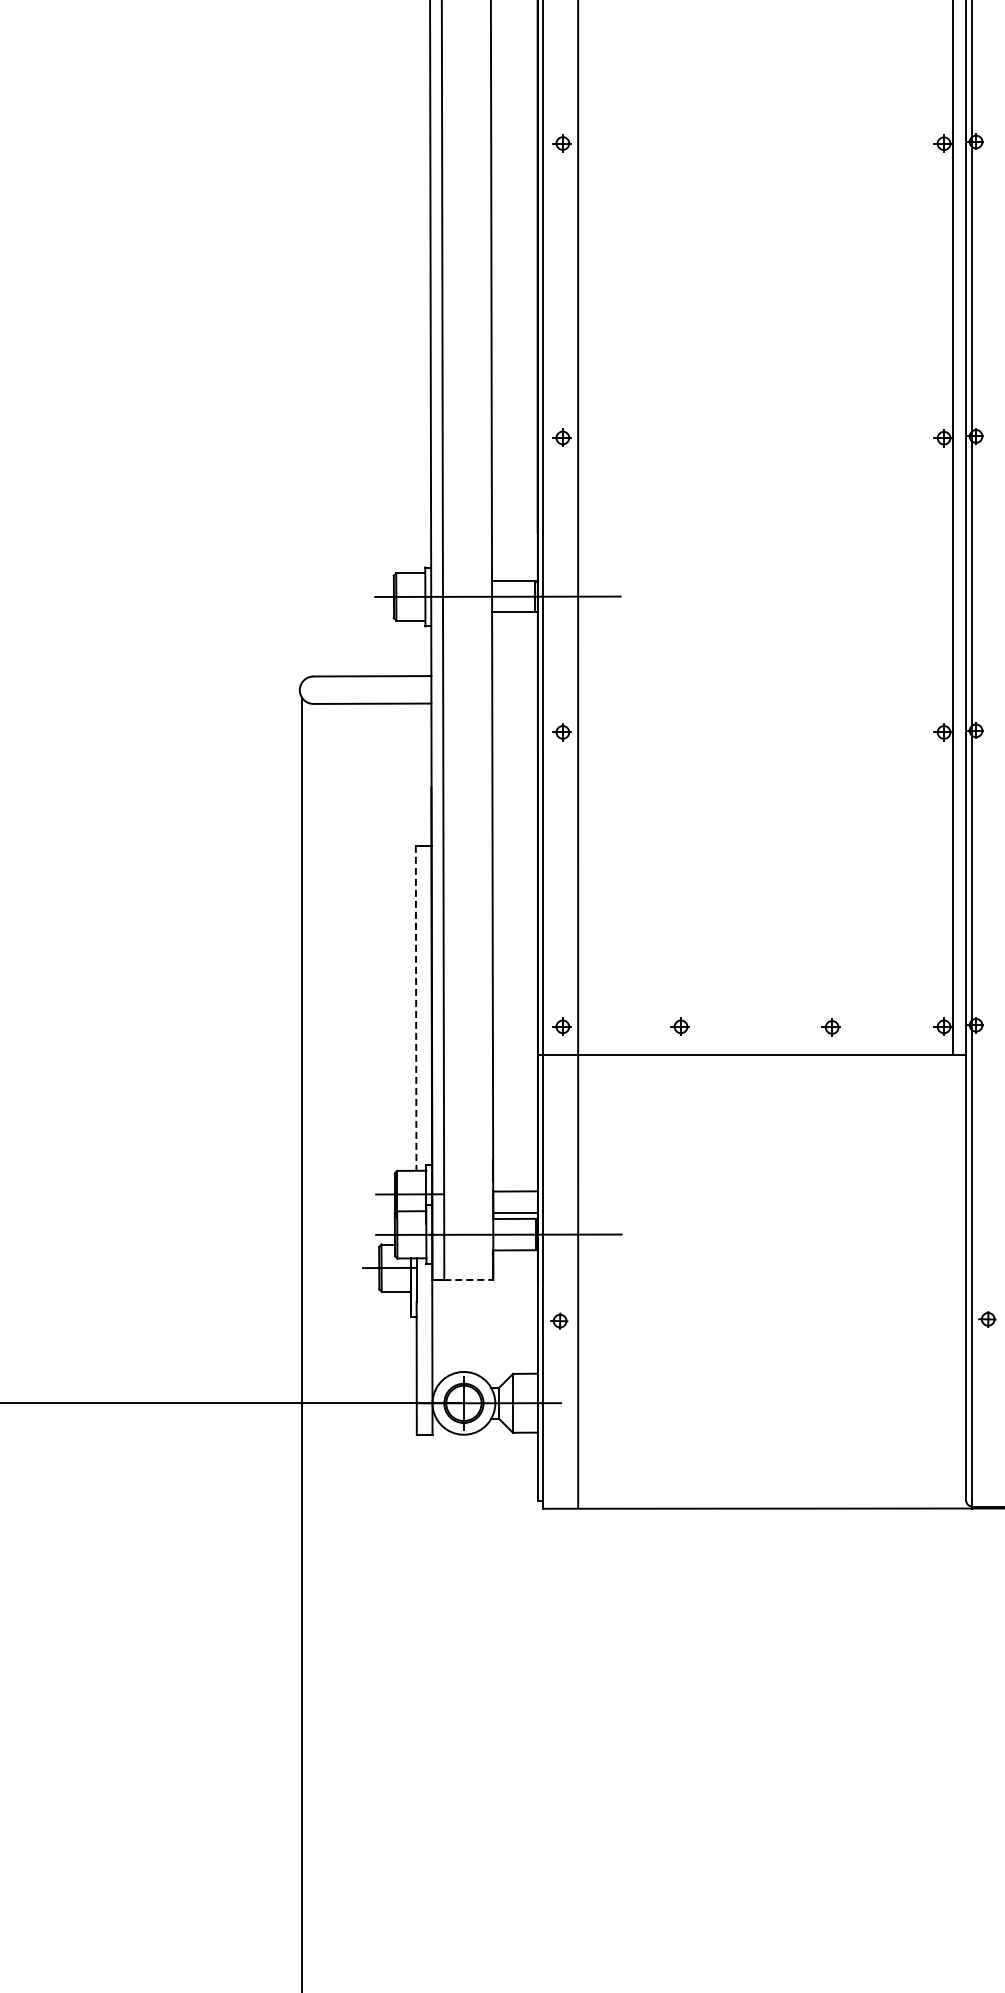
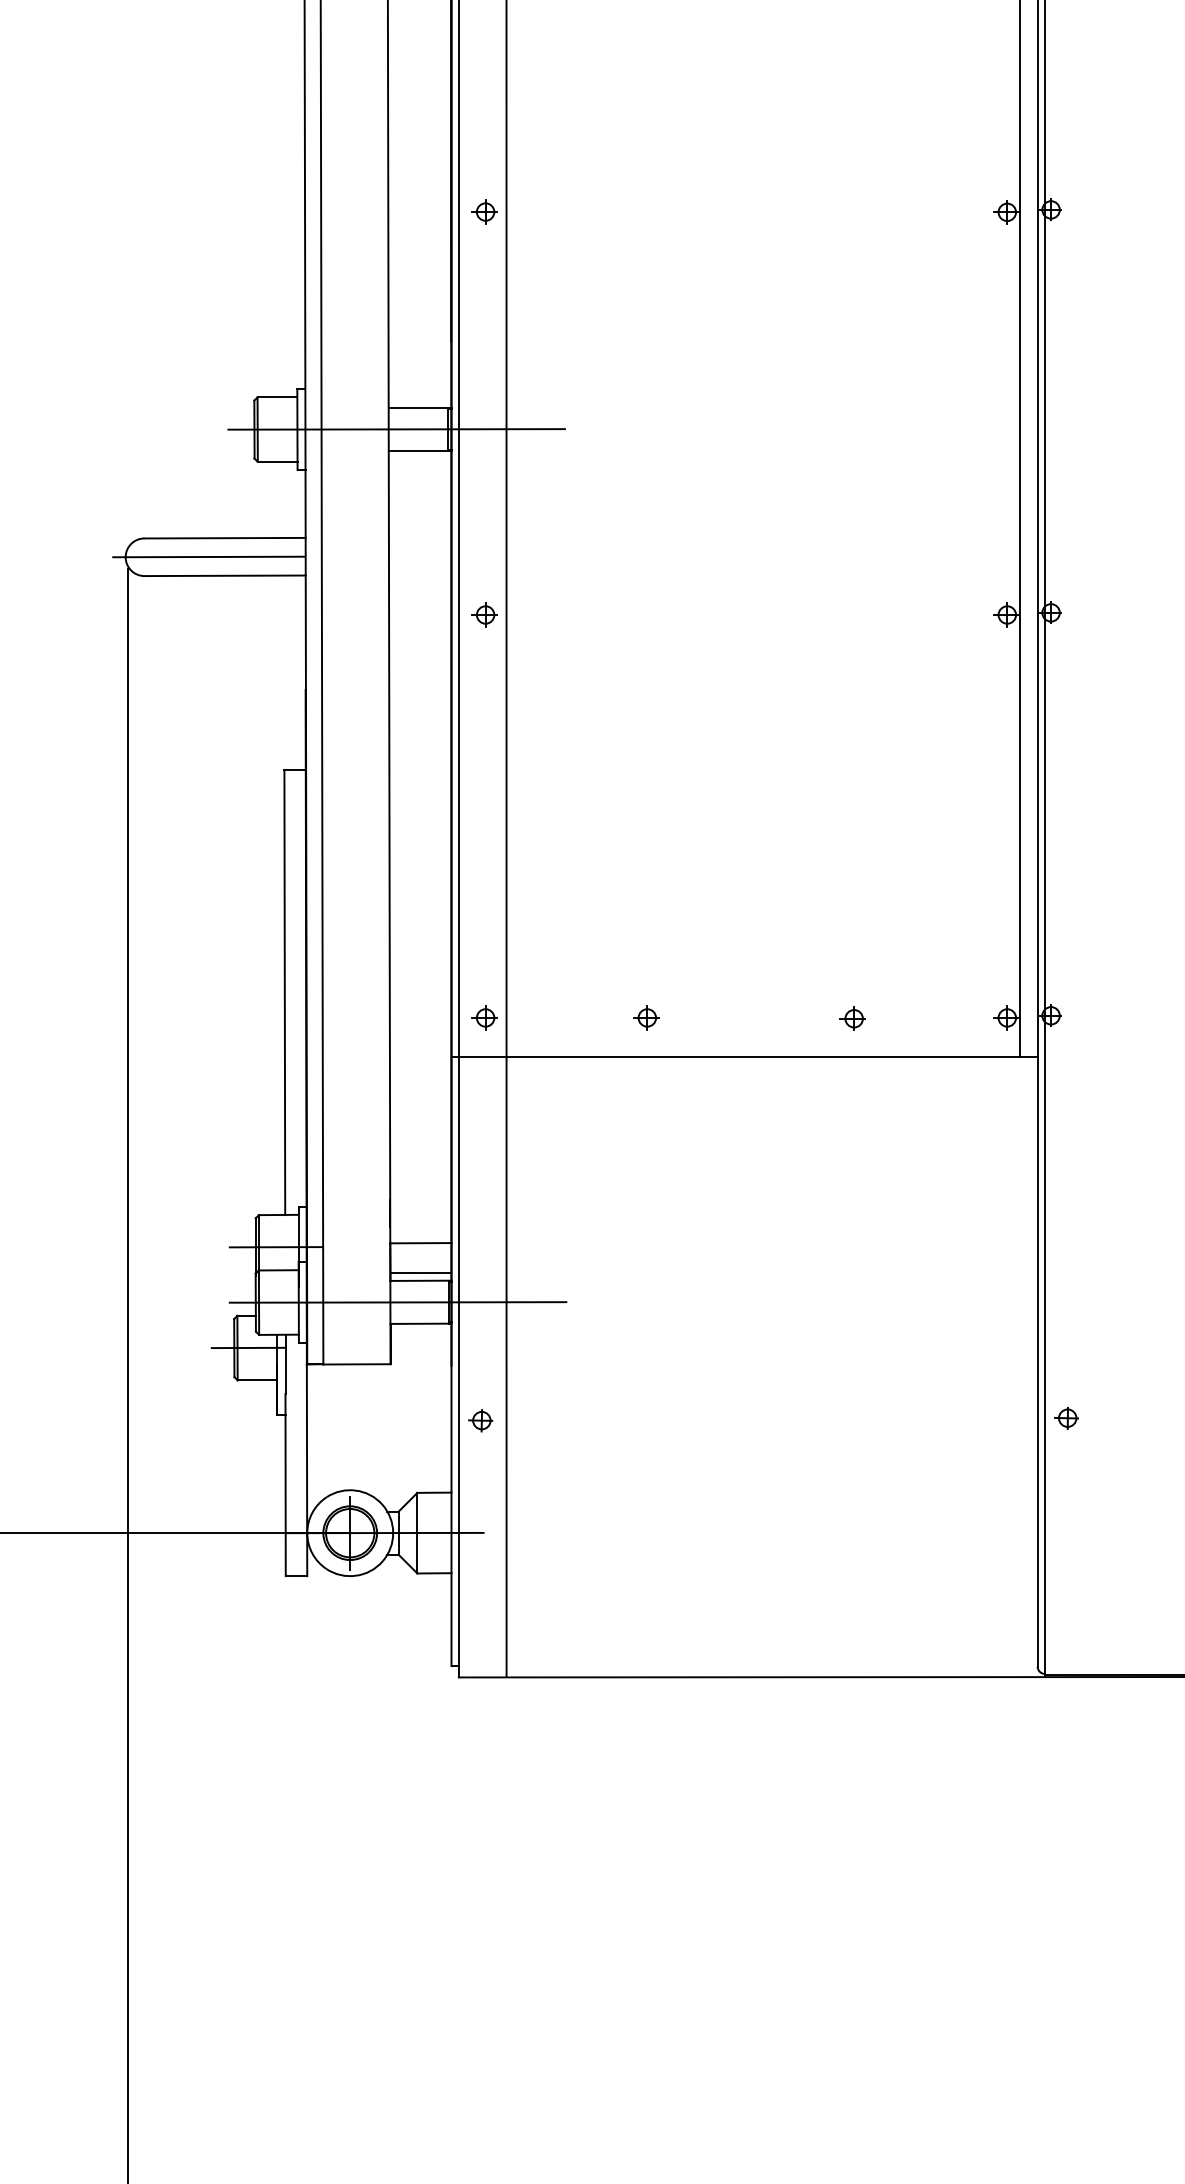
line: (360, 689) -> (208, 556), added
line: (416, 1008) -> (285, 992), dashed -> solid
line: (468, 1279) -> (356, 1363), dashed -> solid

